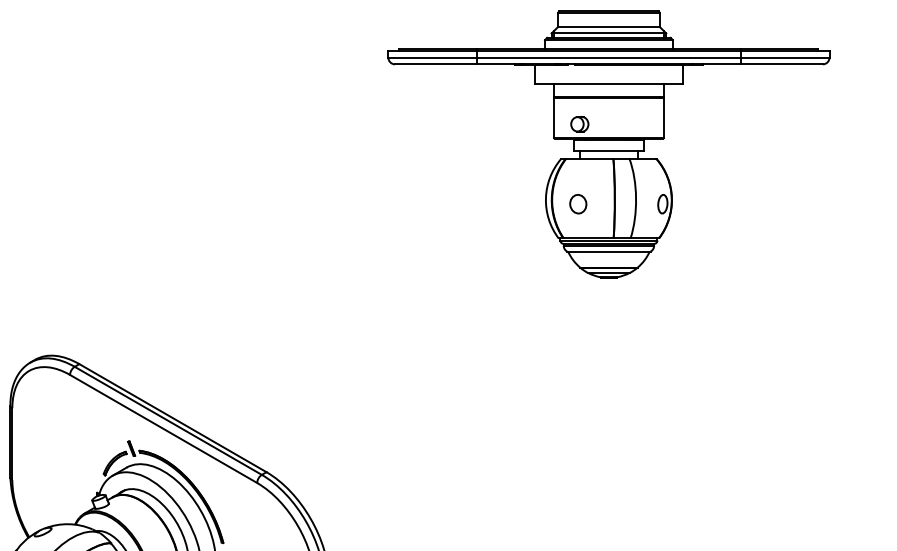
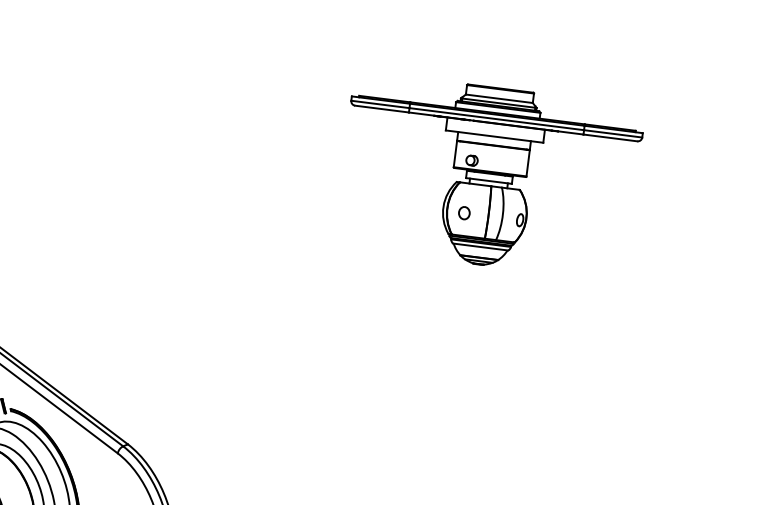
part: (608, 144) -> (489, 176), size x0.7

